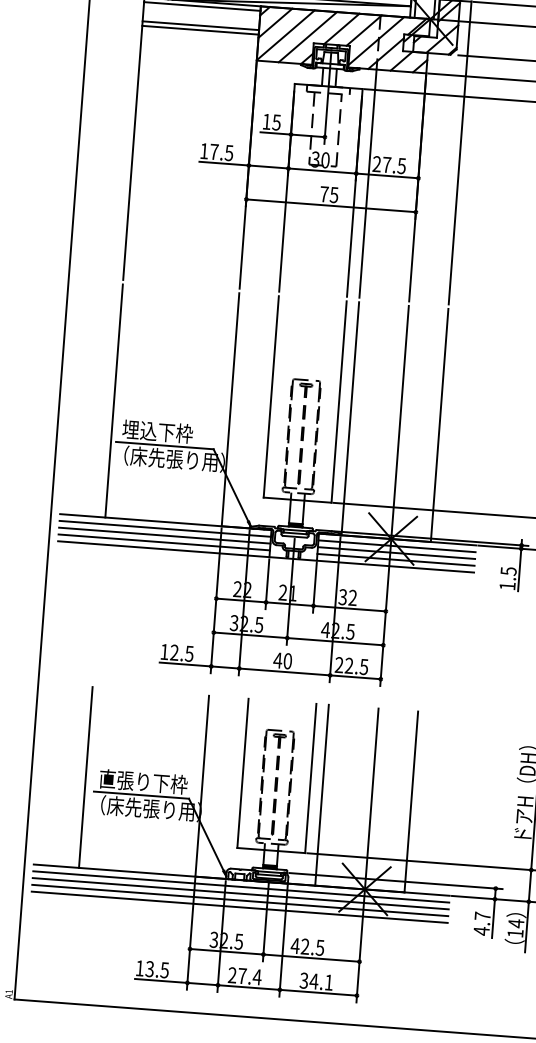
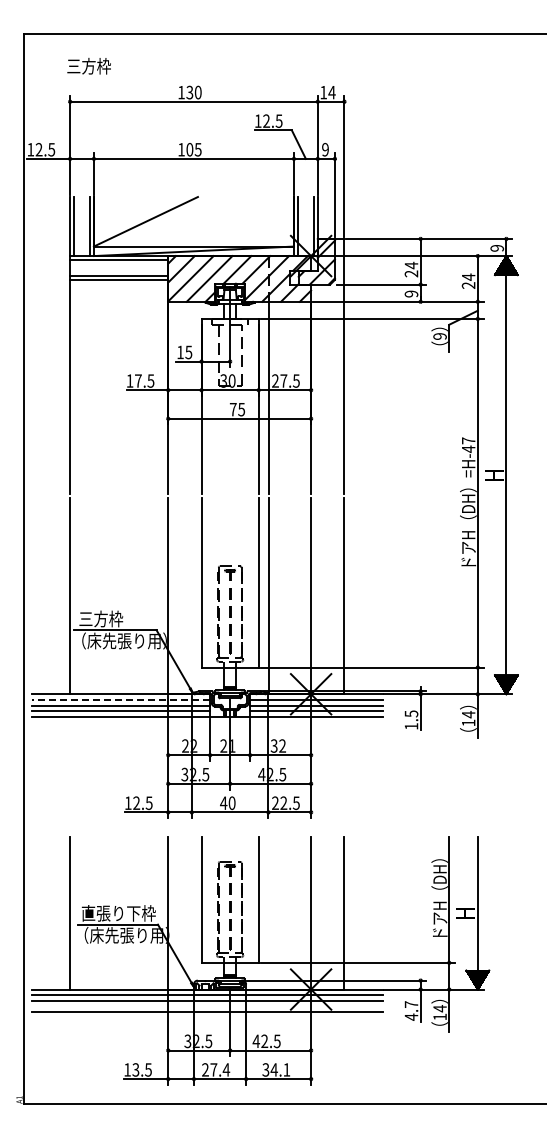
text: (157, 431) -> (108, 618), 埋込下枠 -> 三方枠
line: (164, 528) -> (120, 699), solid -> dashed
line: (322, 795) -> (269, 913), removed
line: (240, 900) -> (207, 1006), removed

